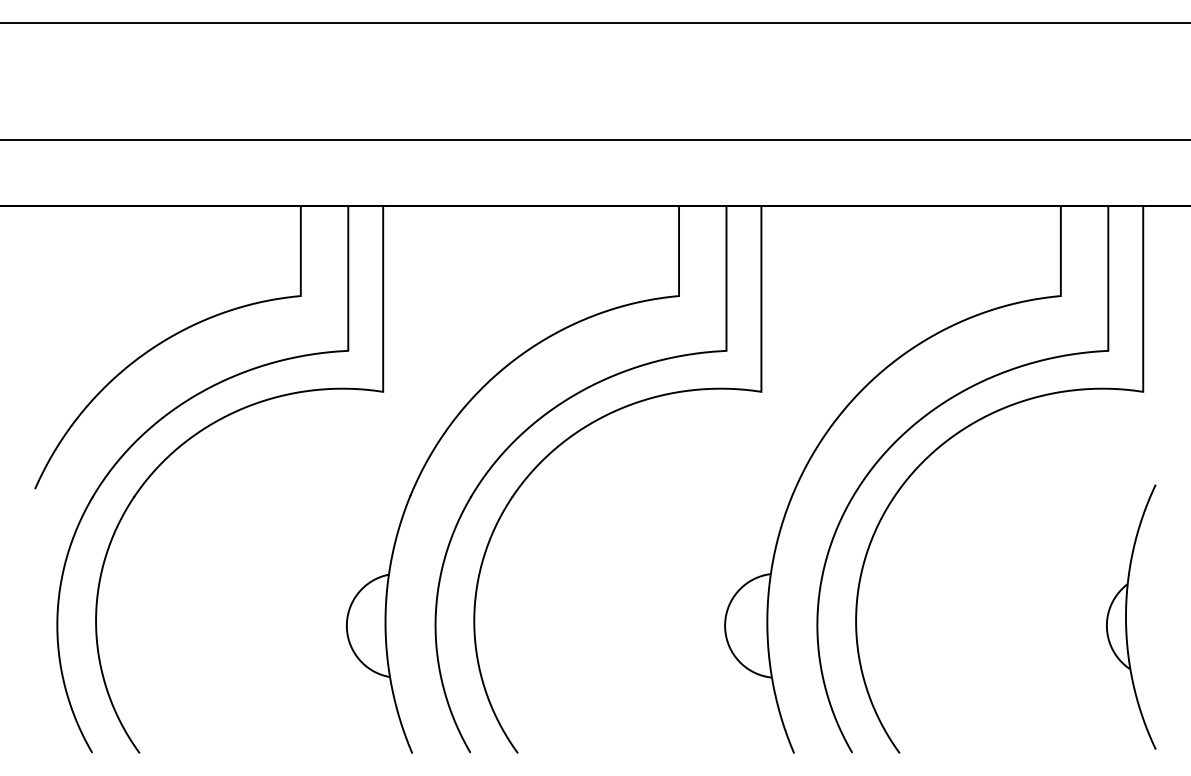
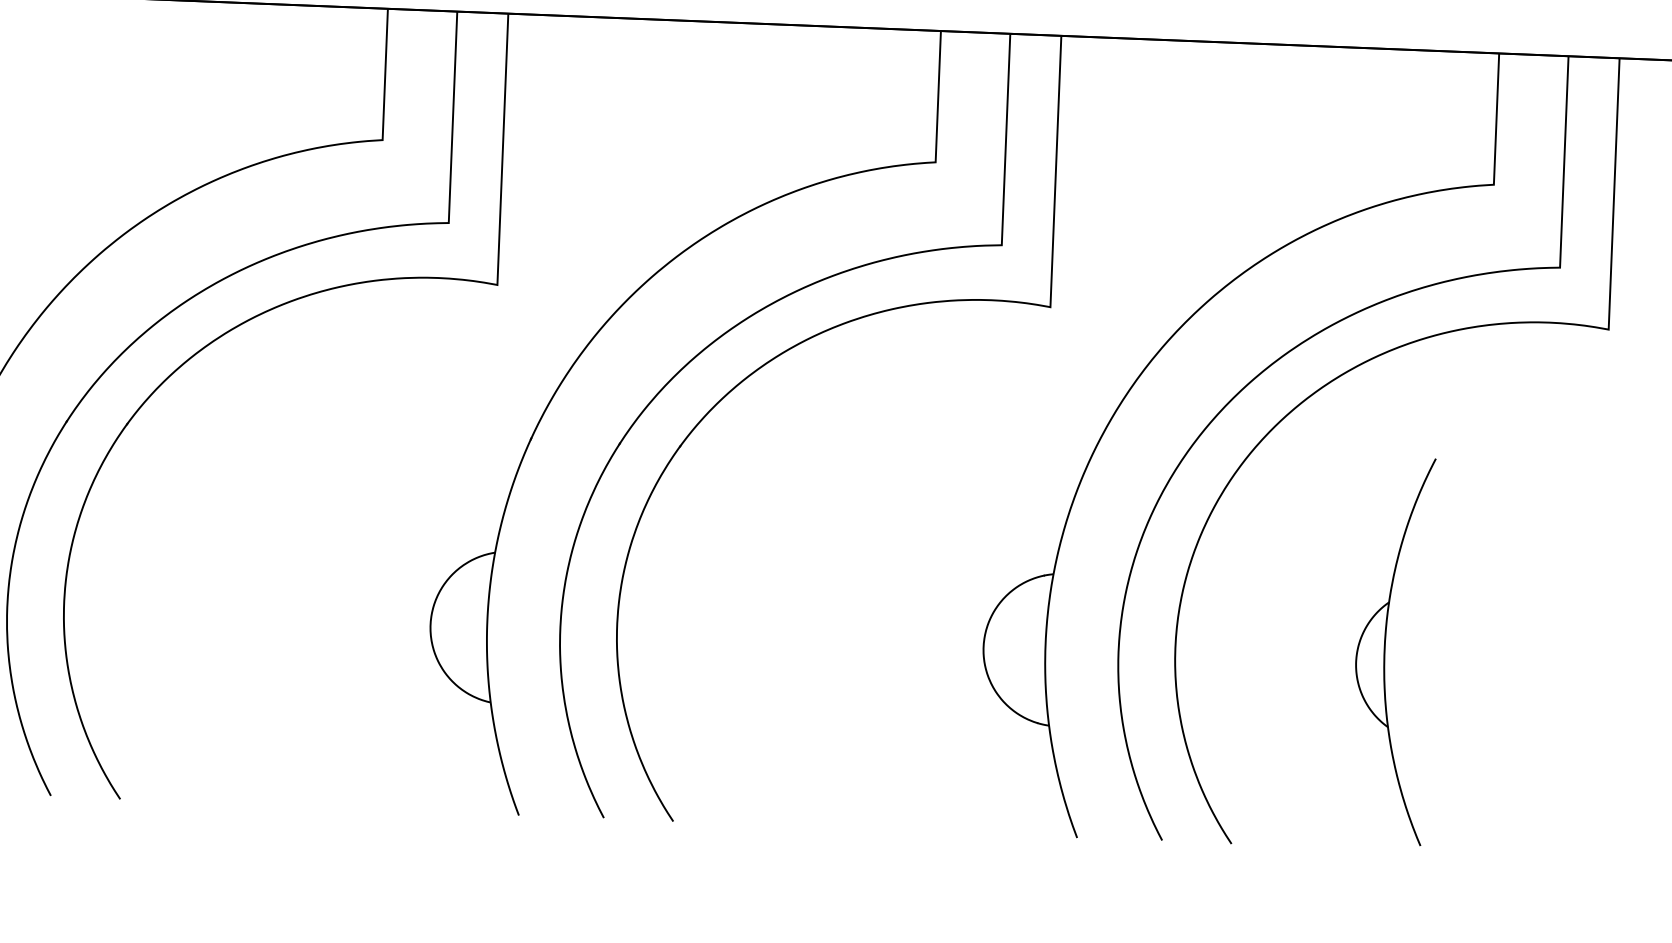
part: (1131, 616) -> (1392, 649), moved

